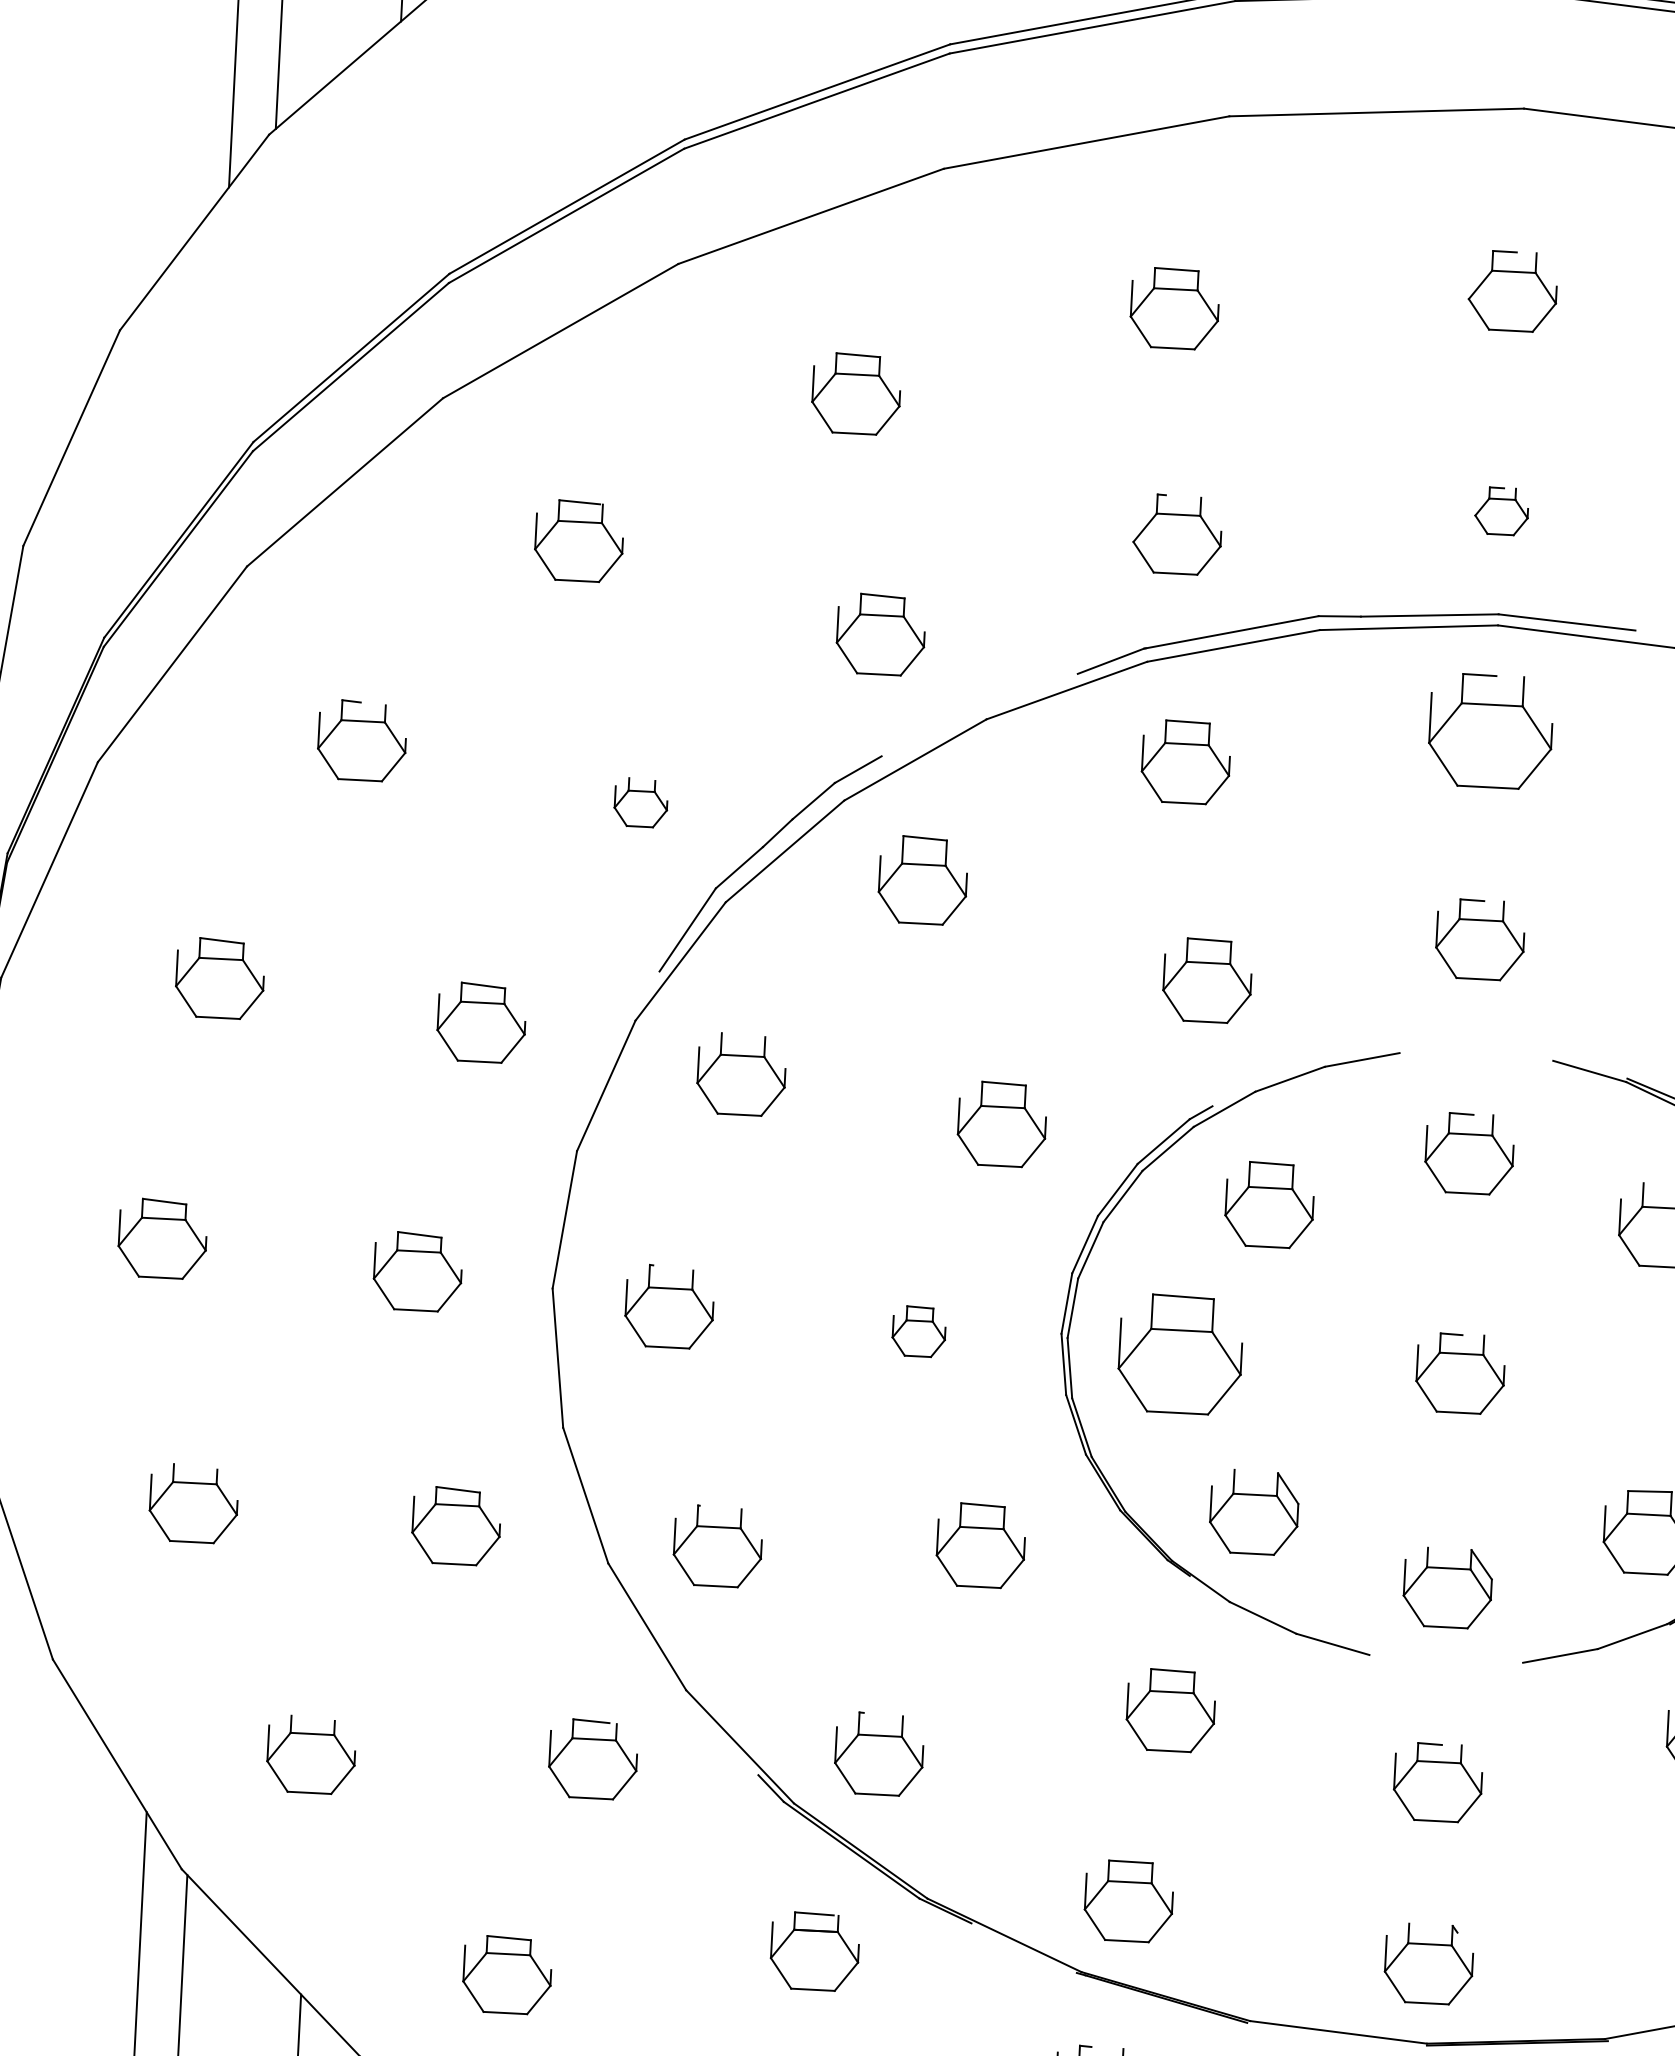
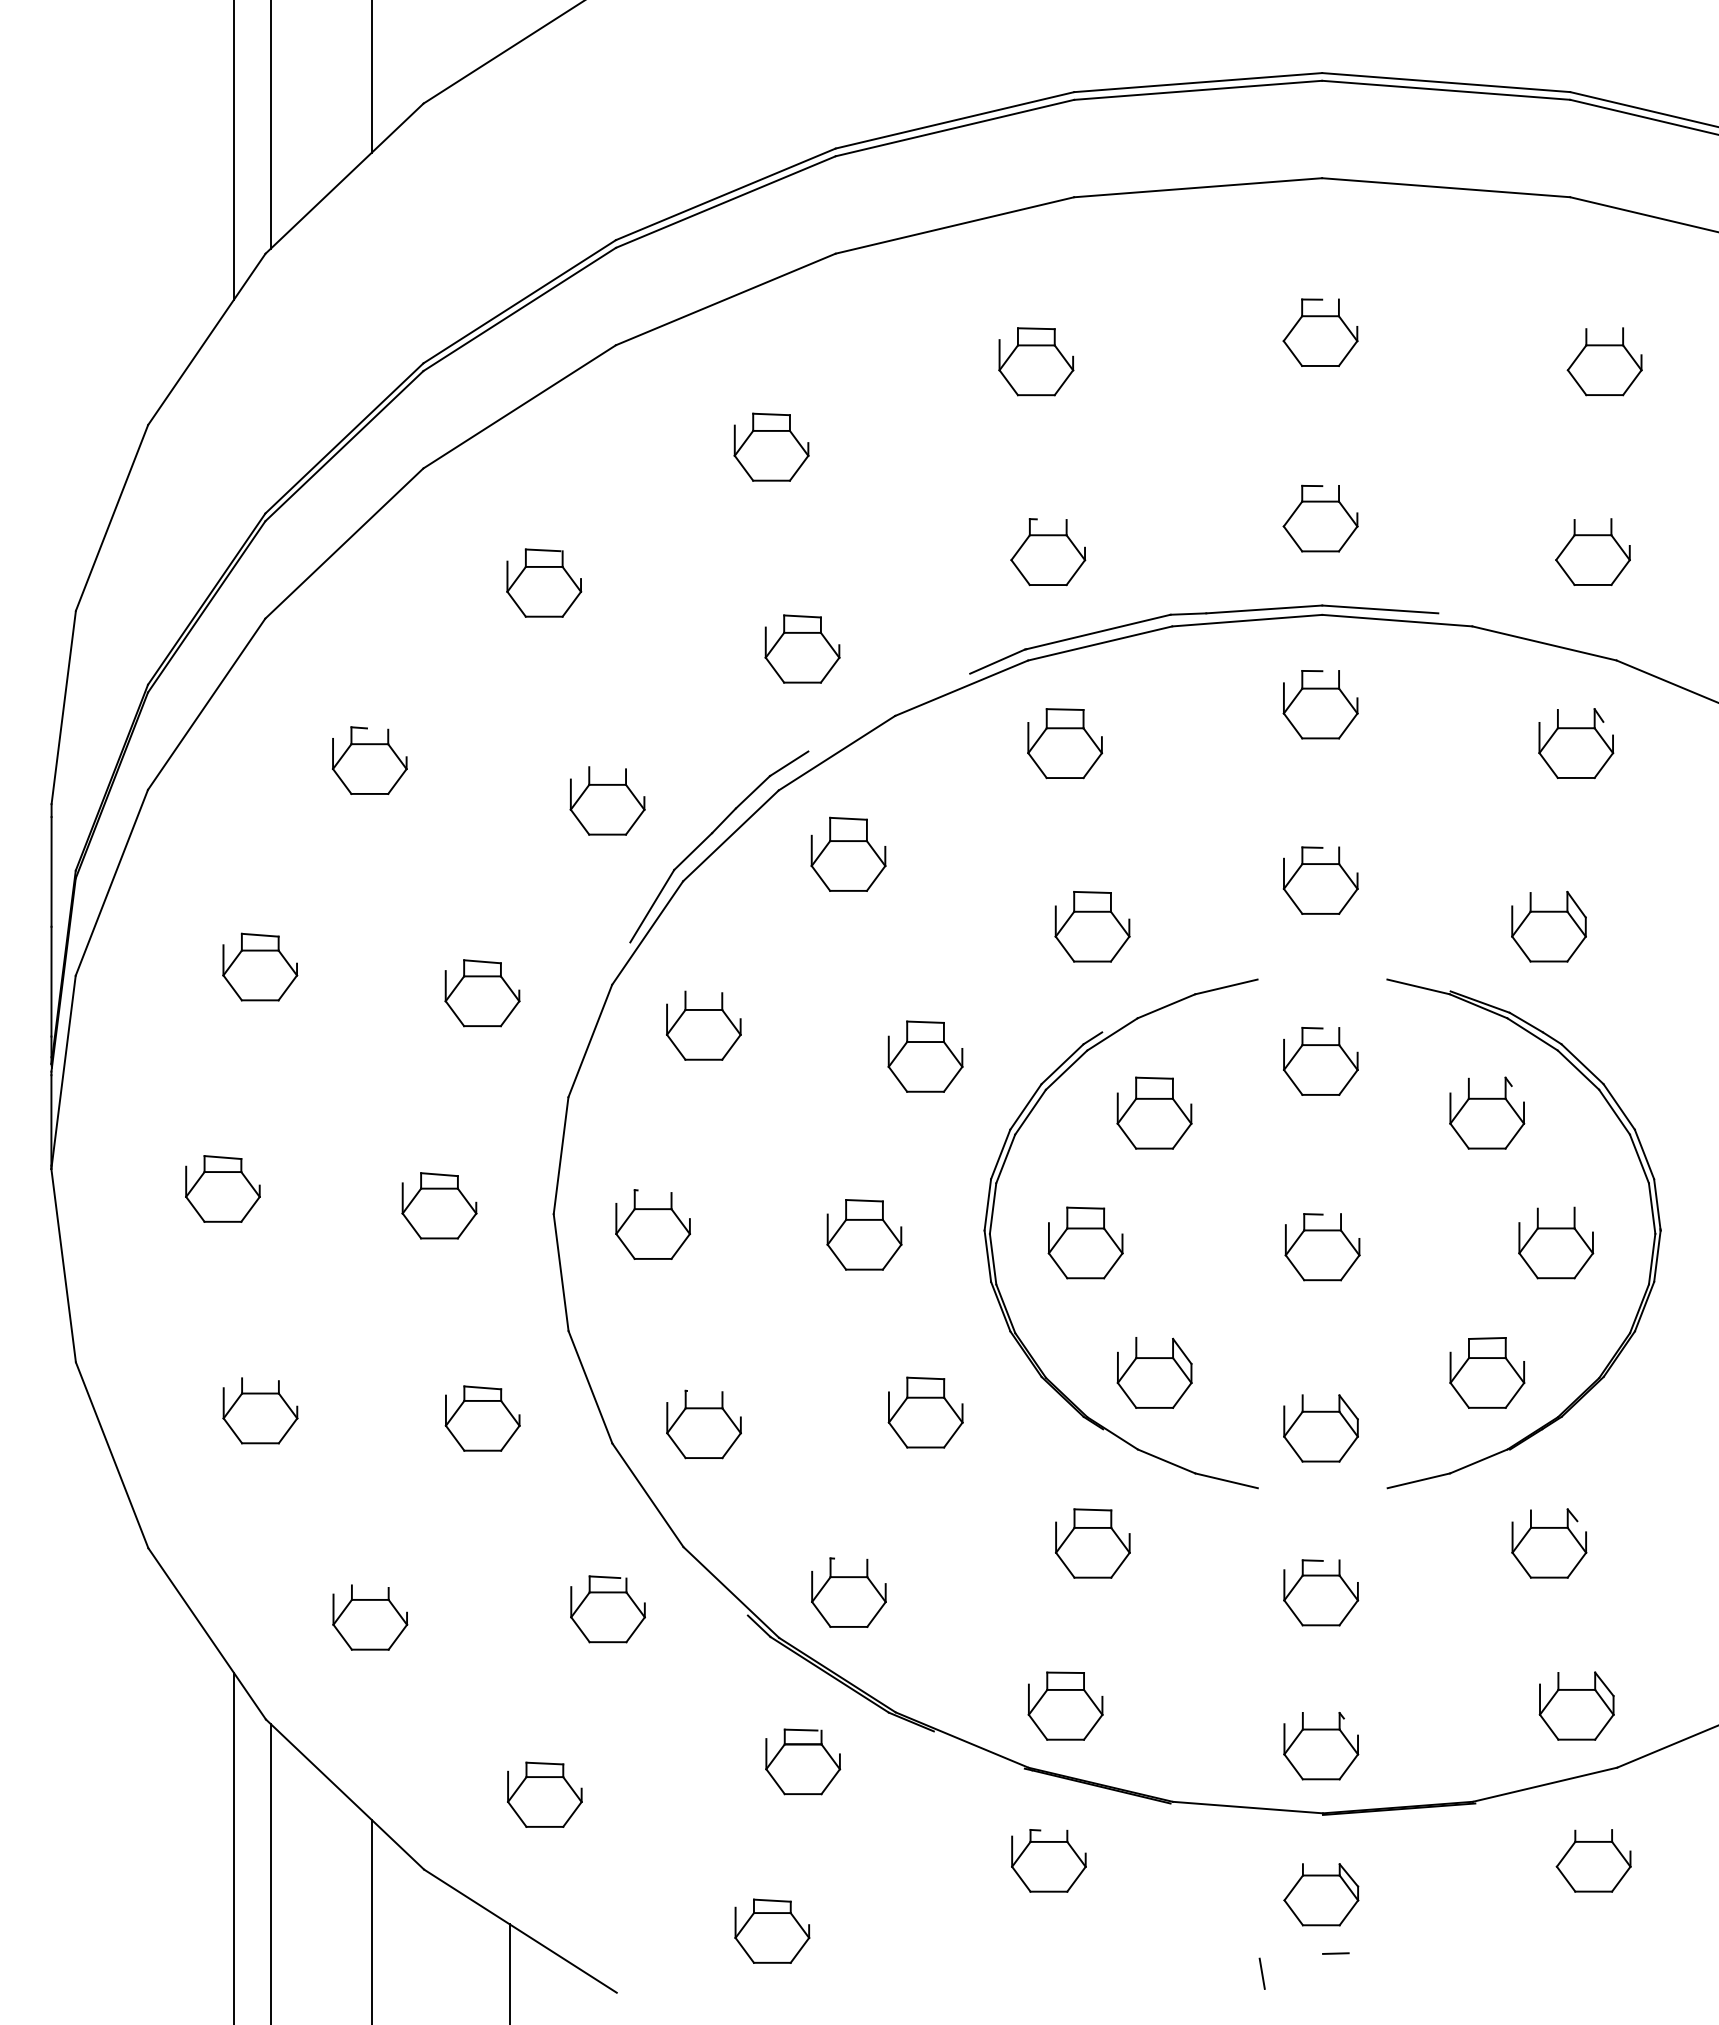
part: (1501, 511) -> (1320, 518), size x1.67
part: (1490, 731) -> (1320, 704), size x0.71
part: (641, 802) -> (607, 800), size x1.67
part: (919, 1331) -> (864, 1234), size x1.67
part: (1180, 1353) -> (1085, 1242), size x0.71

